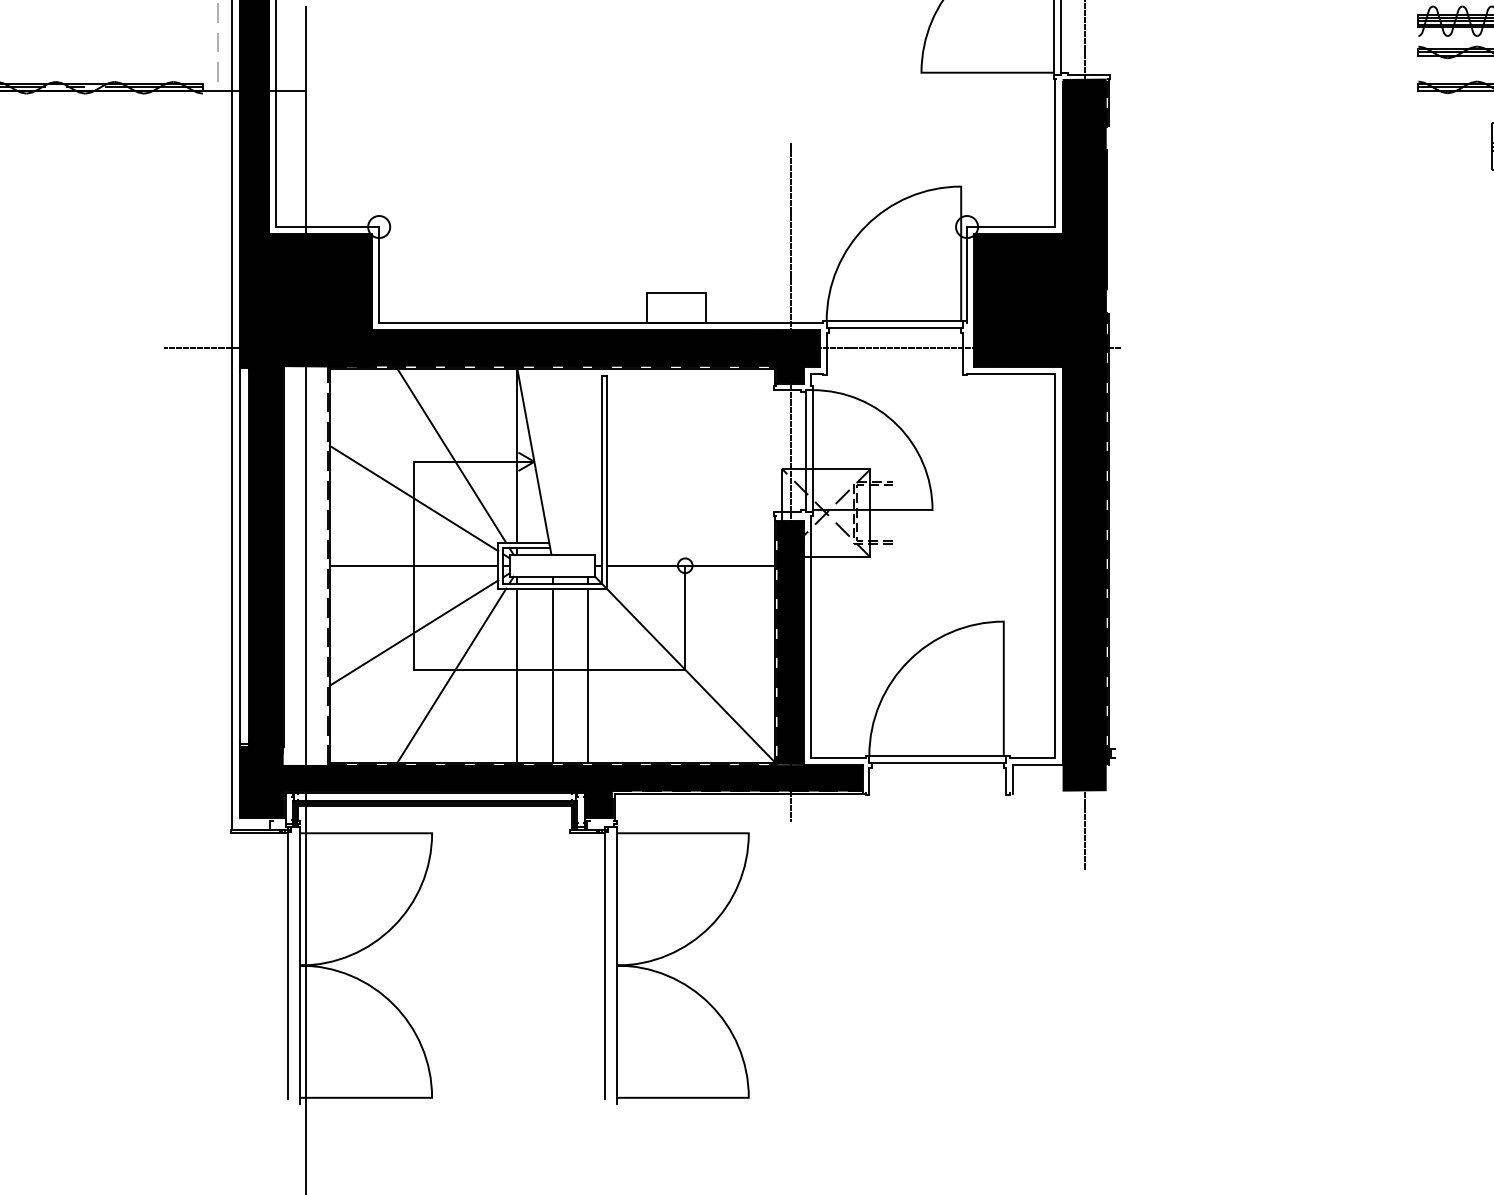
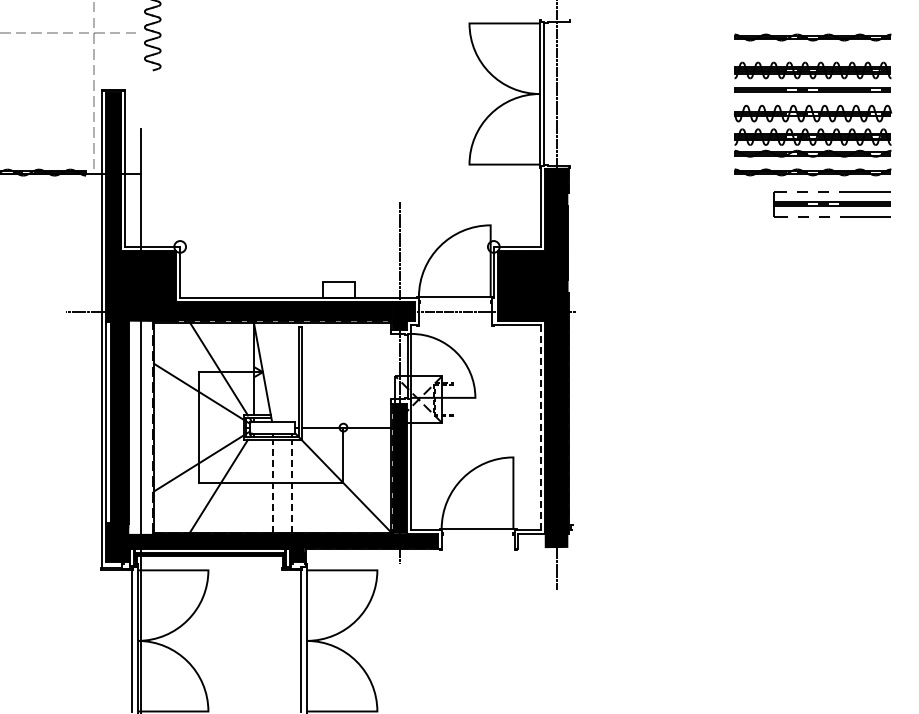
line: (895, 327) -> (455, 300), removed
line: (413, 565) -> (198, 427), removed
line: (1054, 567) -> (540, 428), solid -> dashed
line: (516, 674) -> (253, 485), removed
line: (552, 674) -> (272, 485), solid -> dashed
line: (587, 674) -> (291, 485), solid -> dashed
line: (936, 762) -> (477, 532), removed

